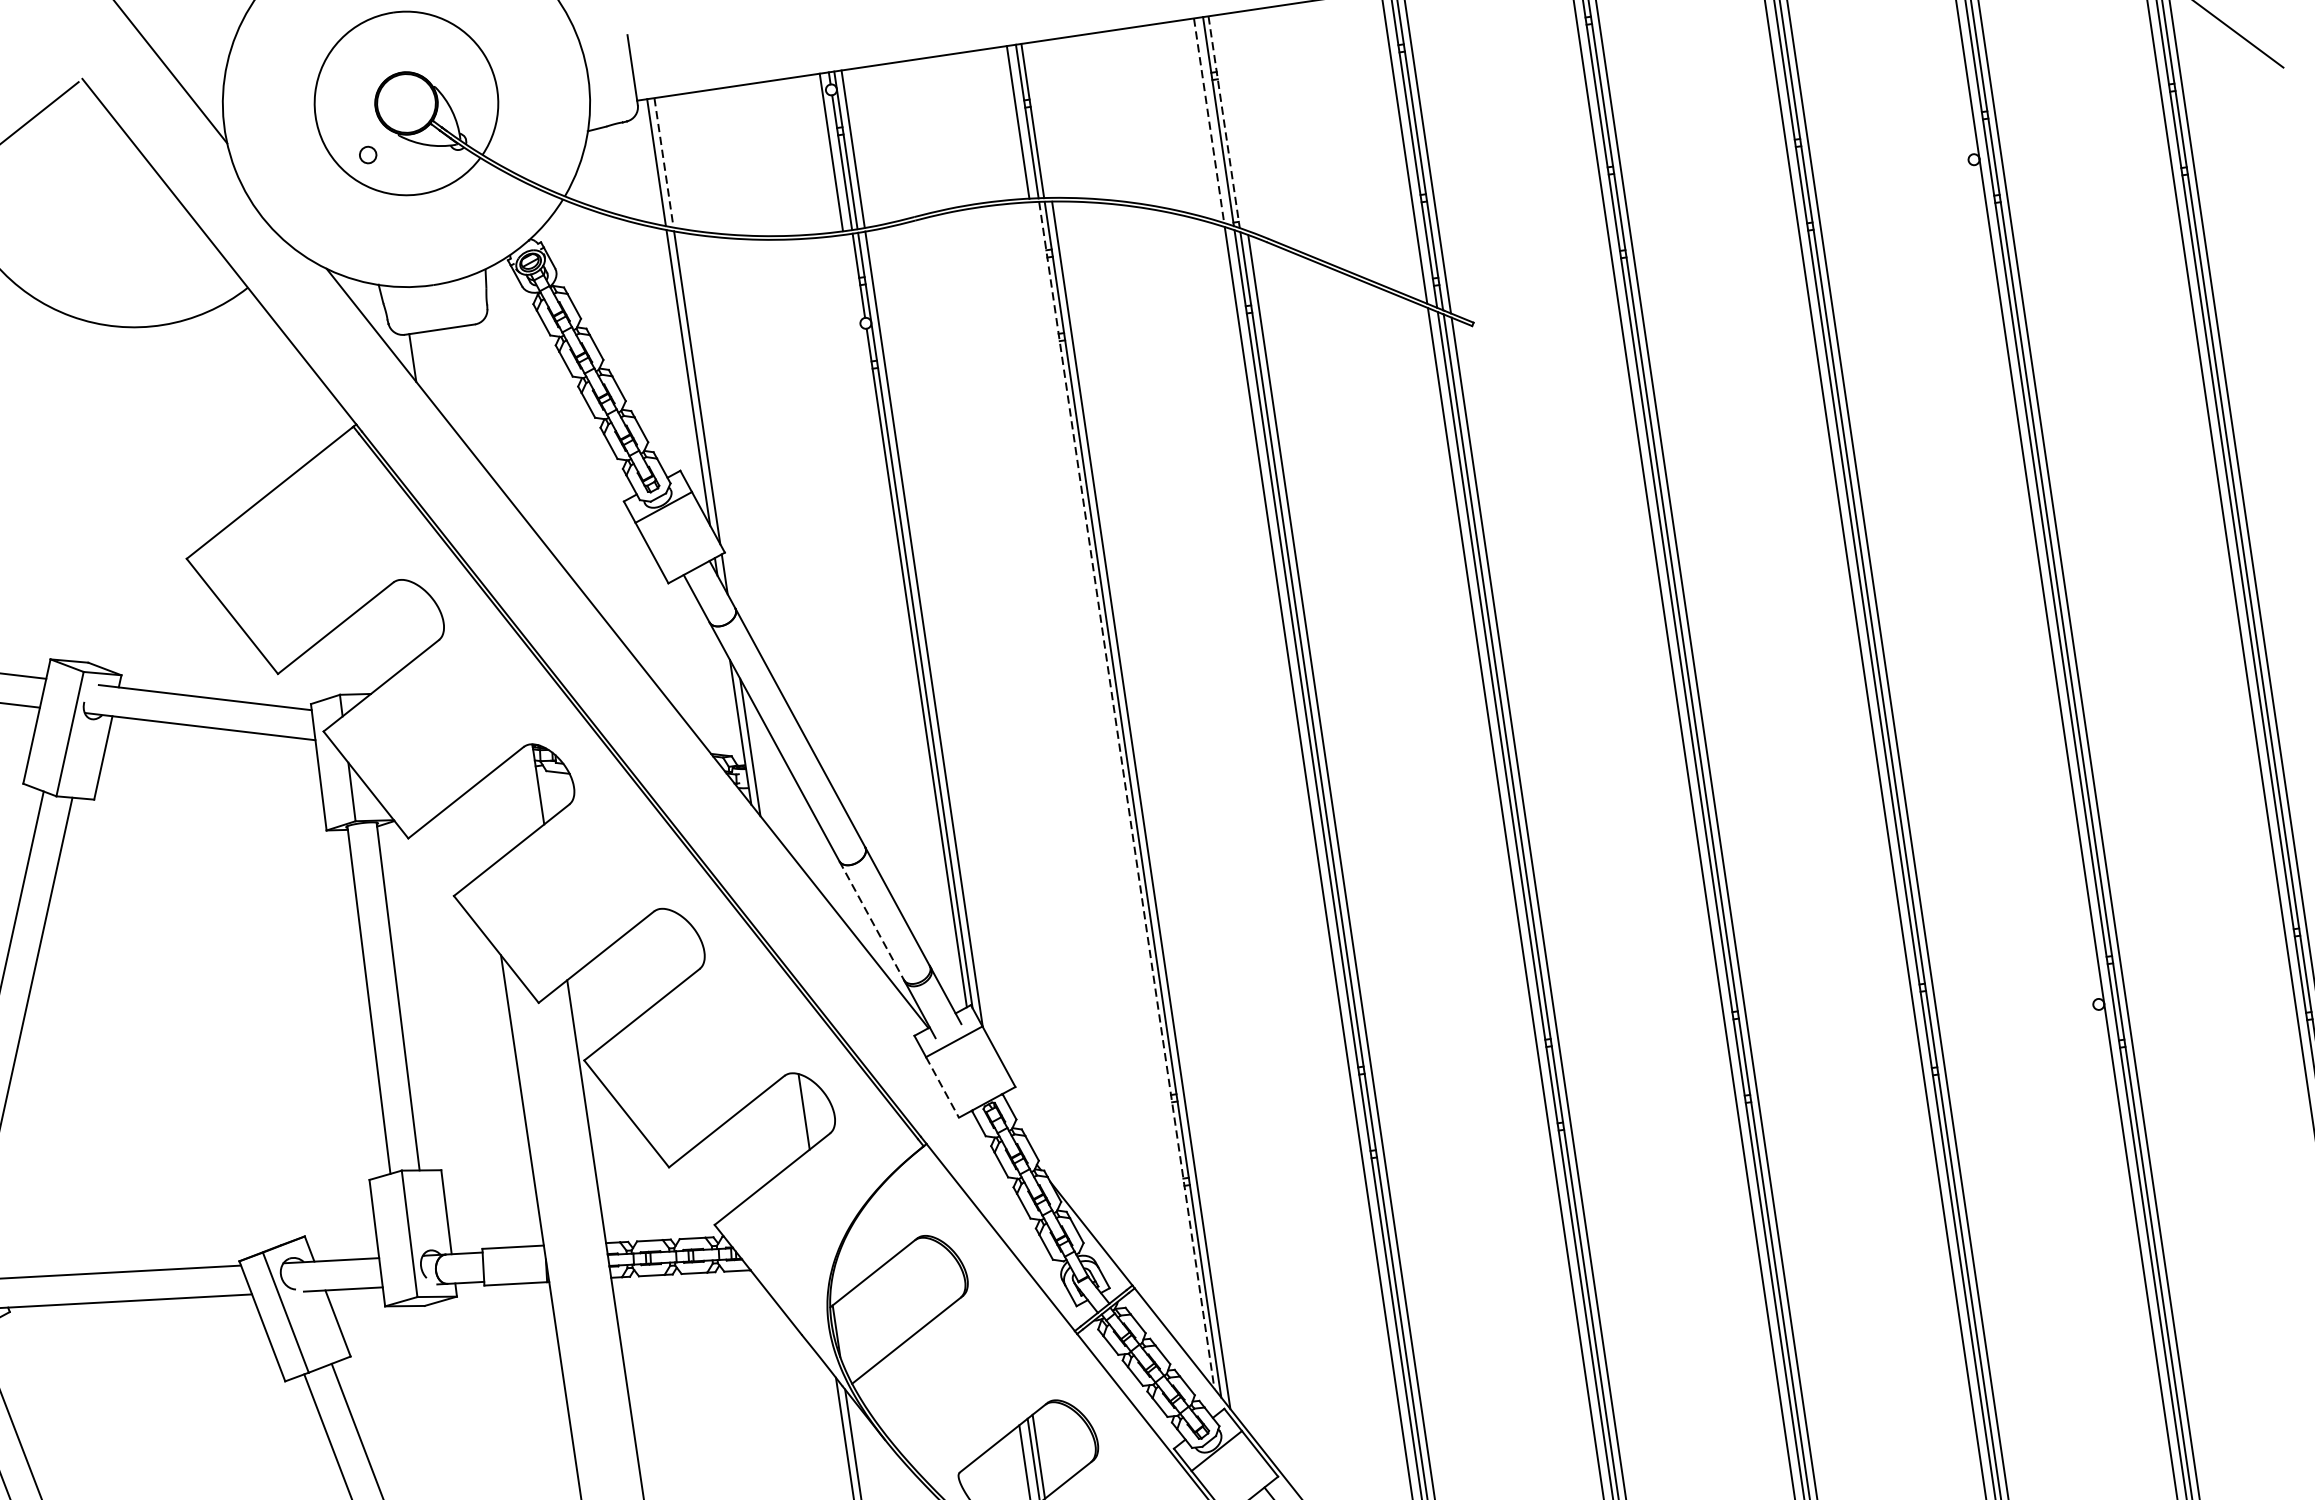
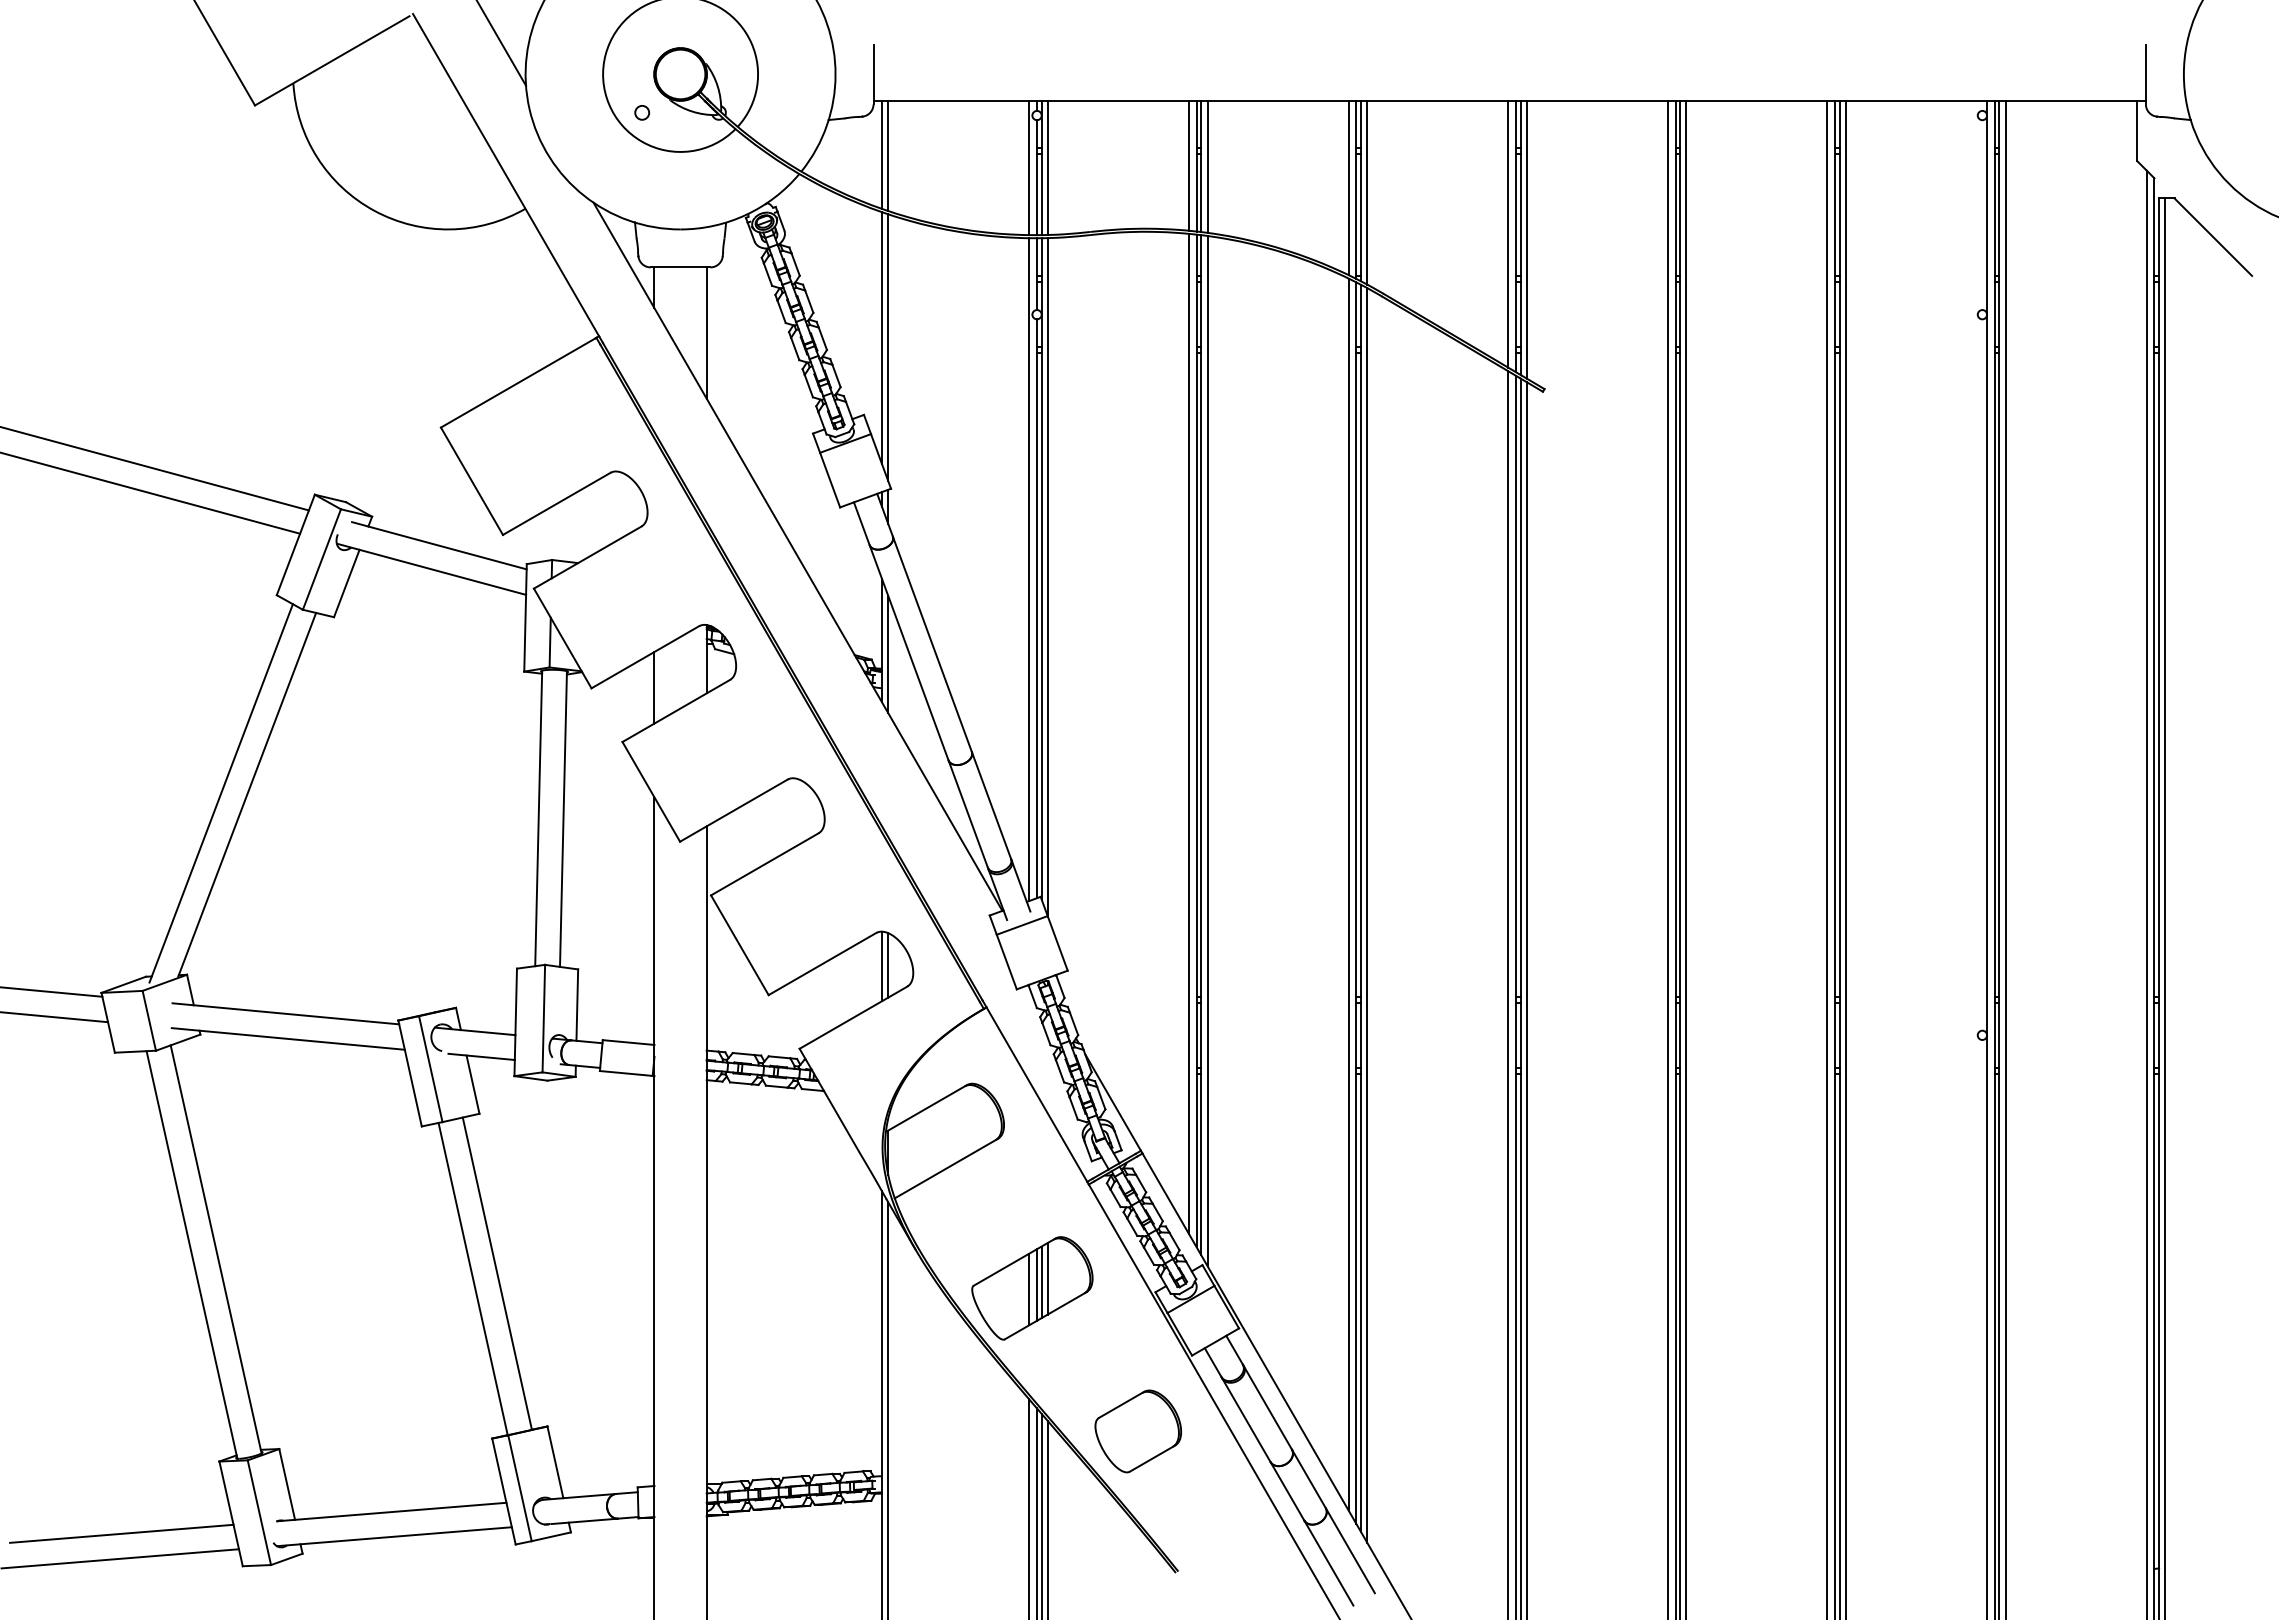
line: (1040, 120) -> (1207, 166), added
line: (1209, 121) -> (1348, 188), dashed -> solid
line: (1223, 122) -> (1360, 191), dashed -> solid
line: (1232, 122) -> (1367, 192), added
line: (664, 163) -> (888, 156), dashed -> solid
line: (481, 401) -> (706, 332), added
line: (901, 623) -> (1029, 569), added
line: (1115, 788) -> (1188, 733), added
line: (1126, 796) -> (1196, 741), dashed -> solid
line: (482, 826) -> (654, 687), added
line: (872, 922) -> (968, 815), dashed -> solid
line: (942, 1087) -> (1006, 962), dashed -> solid
line: (797, 1114) -> (882, 966), added
line: (1044, 1451) -> (1047, 1278), added

